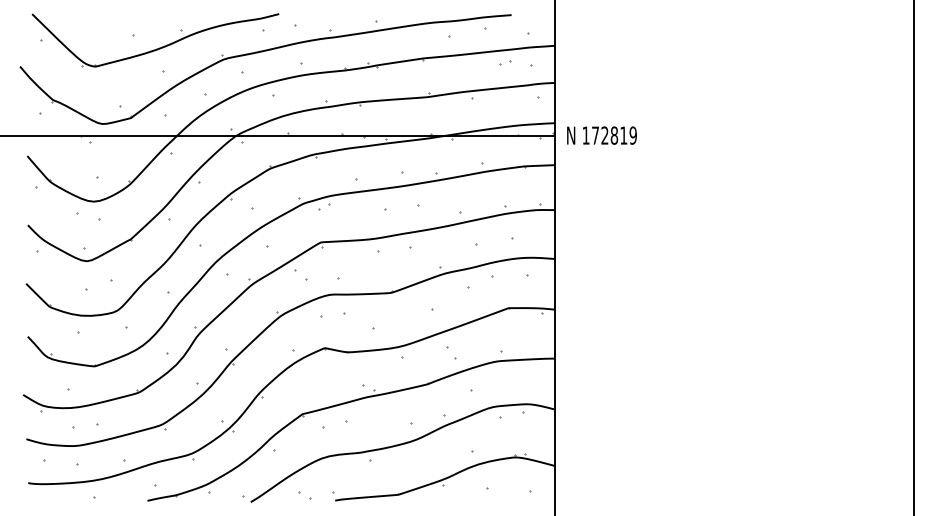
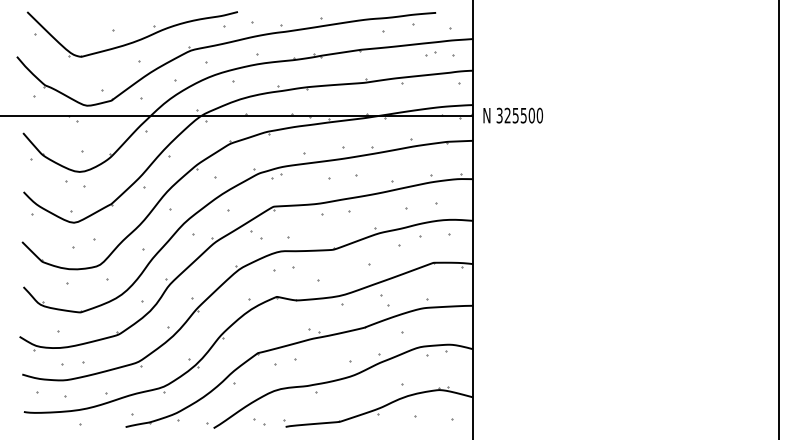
text: (609, 135) -> (519, 115), 172819 -> 325500

